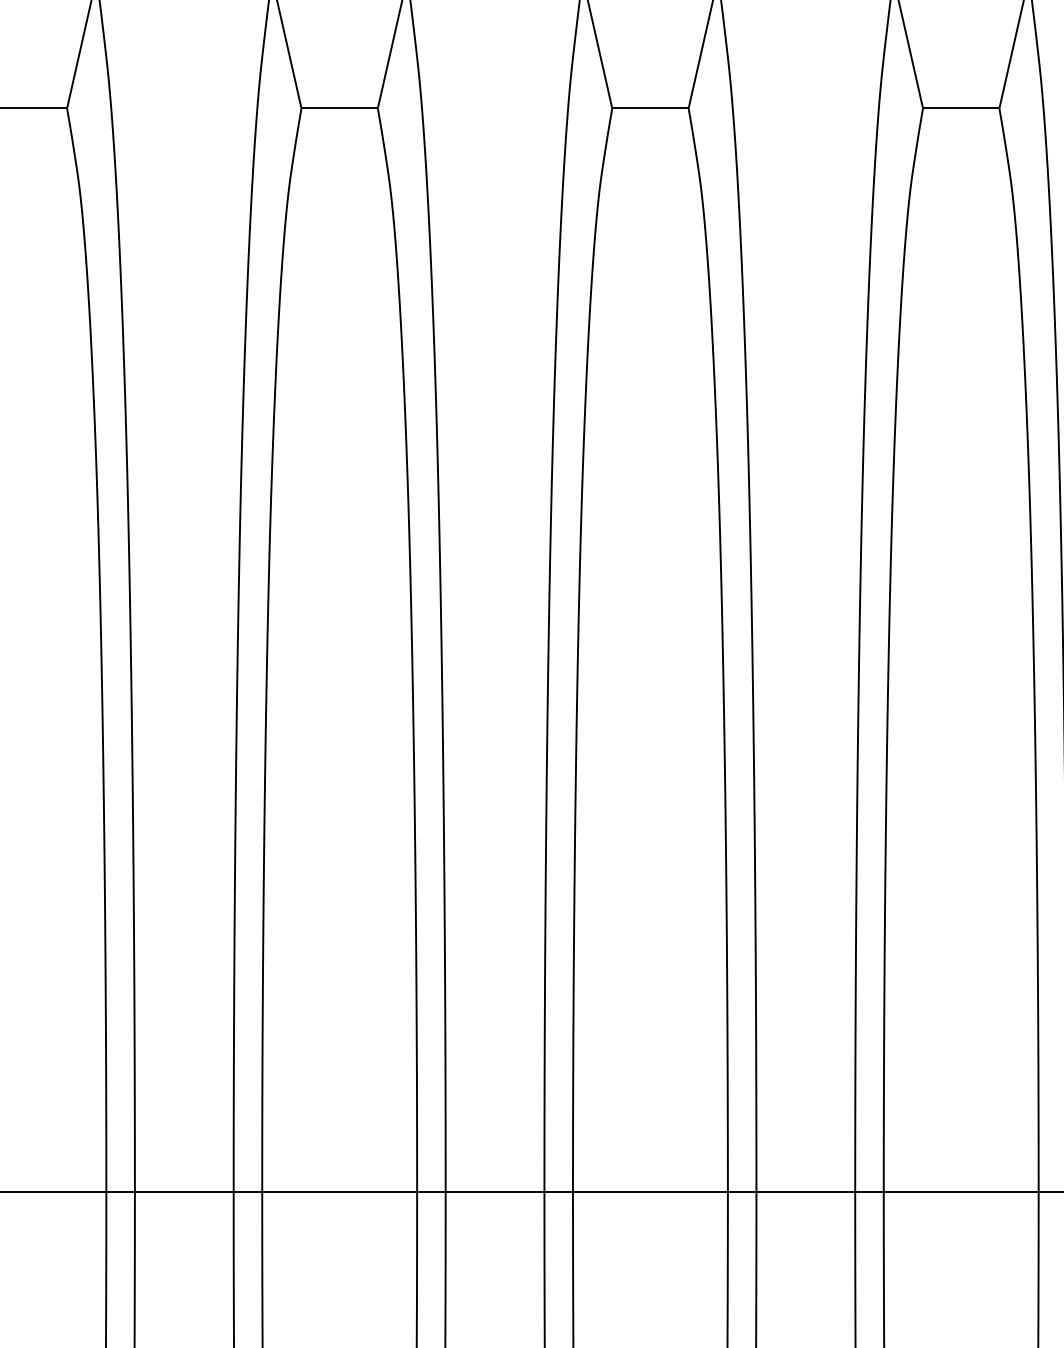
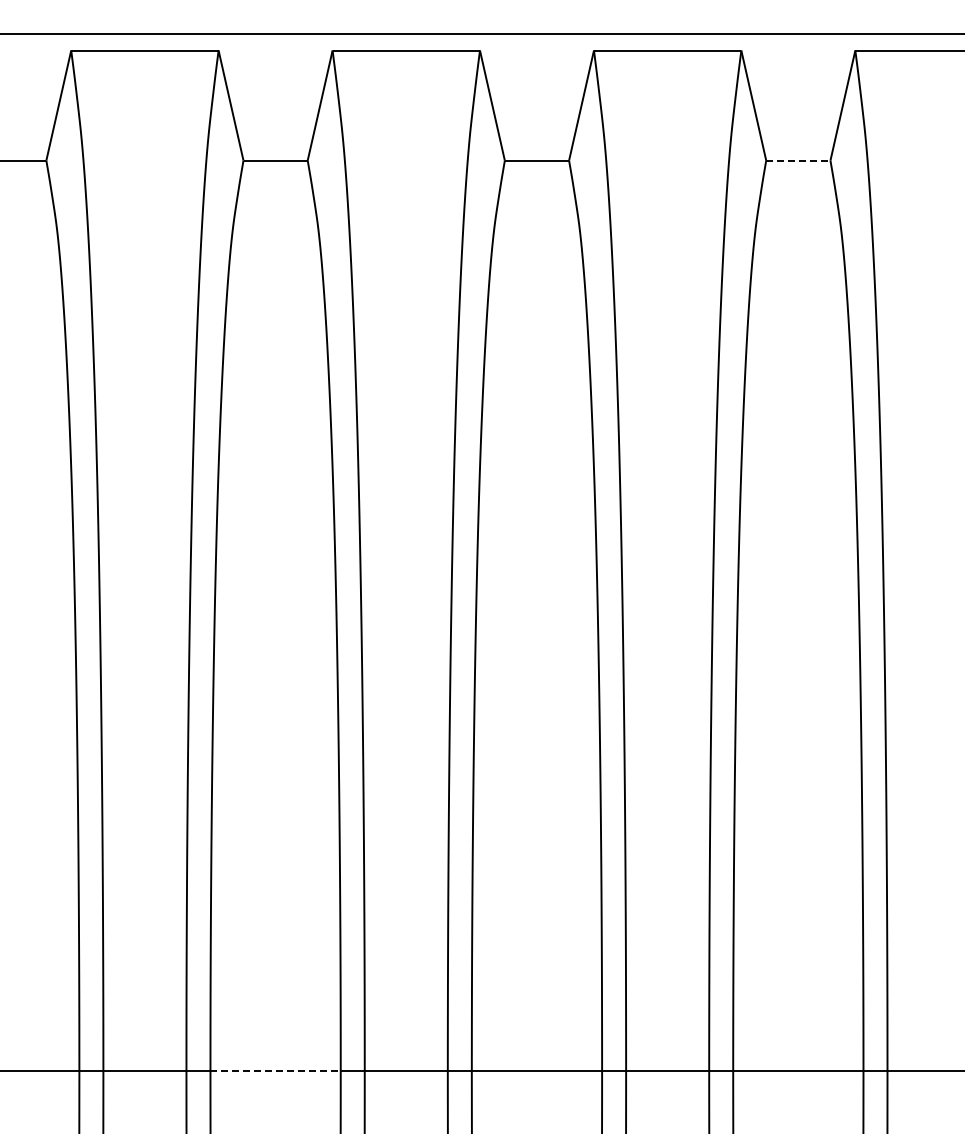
line: (962, 108) -> (799, 160), solid -> dashed
line: (340, 1191) -> (276, 1071), solid -> dashed

